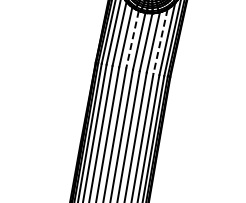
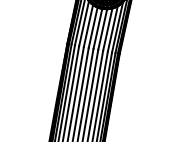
line: (132, 39) -> (93, 27), dashed -> solid
line: (160, 41) -> (112, 28), dashed -> solid

